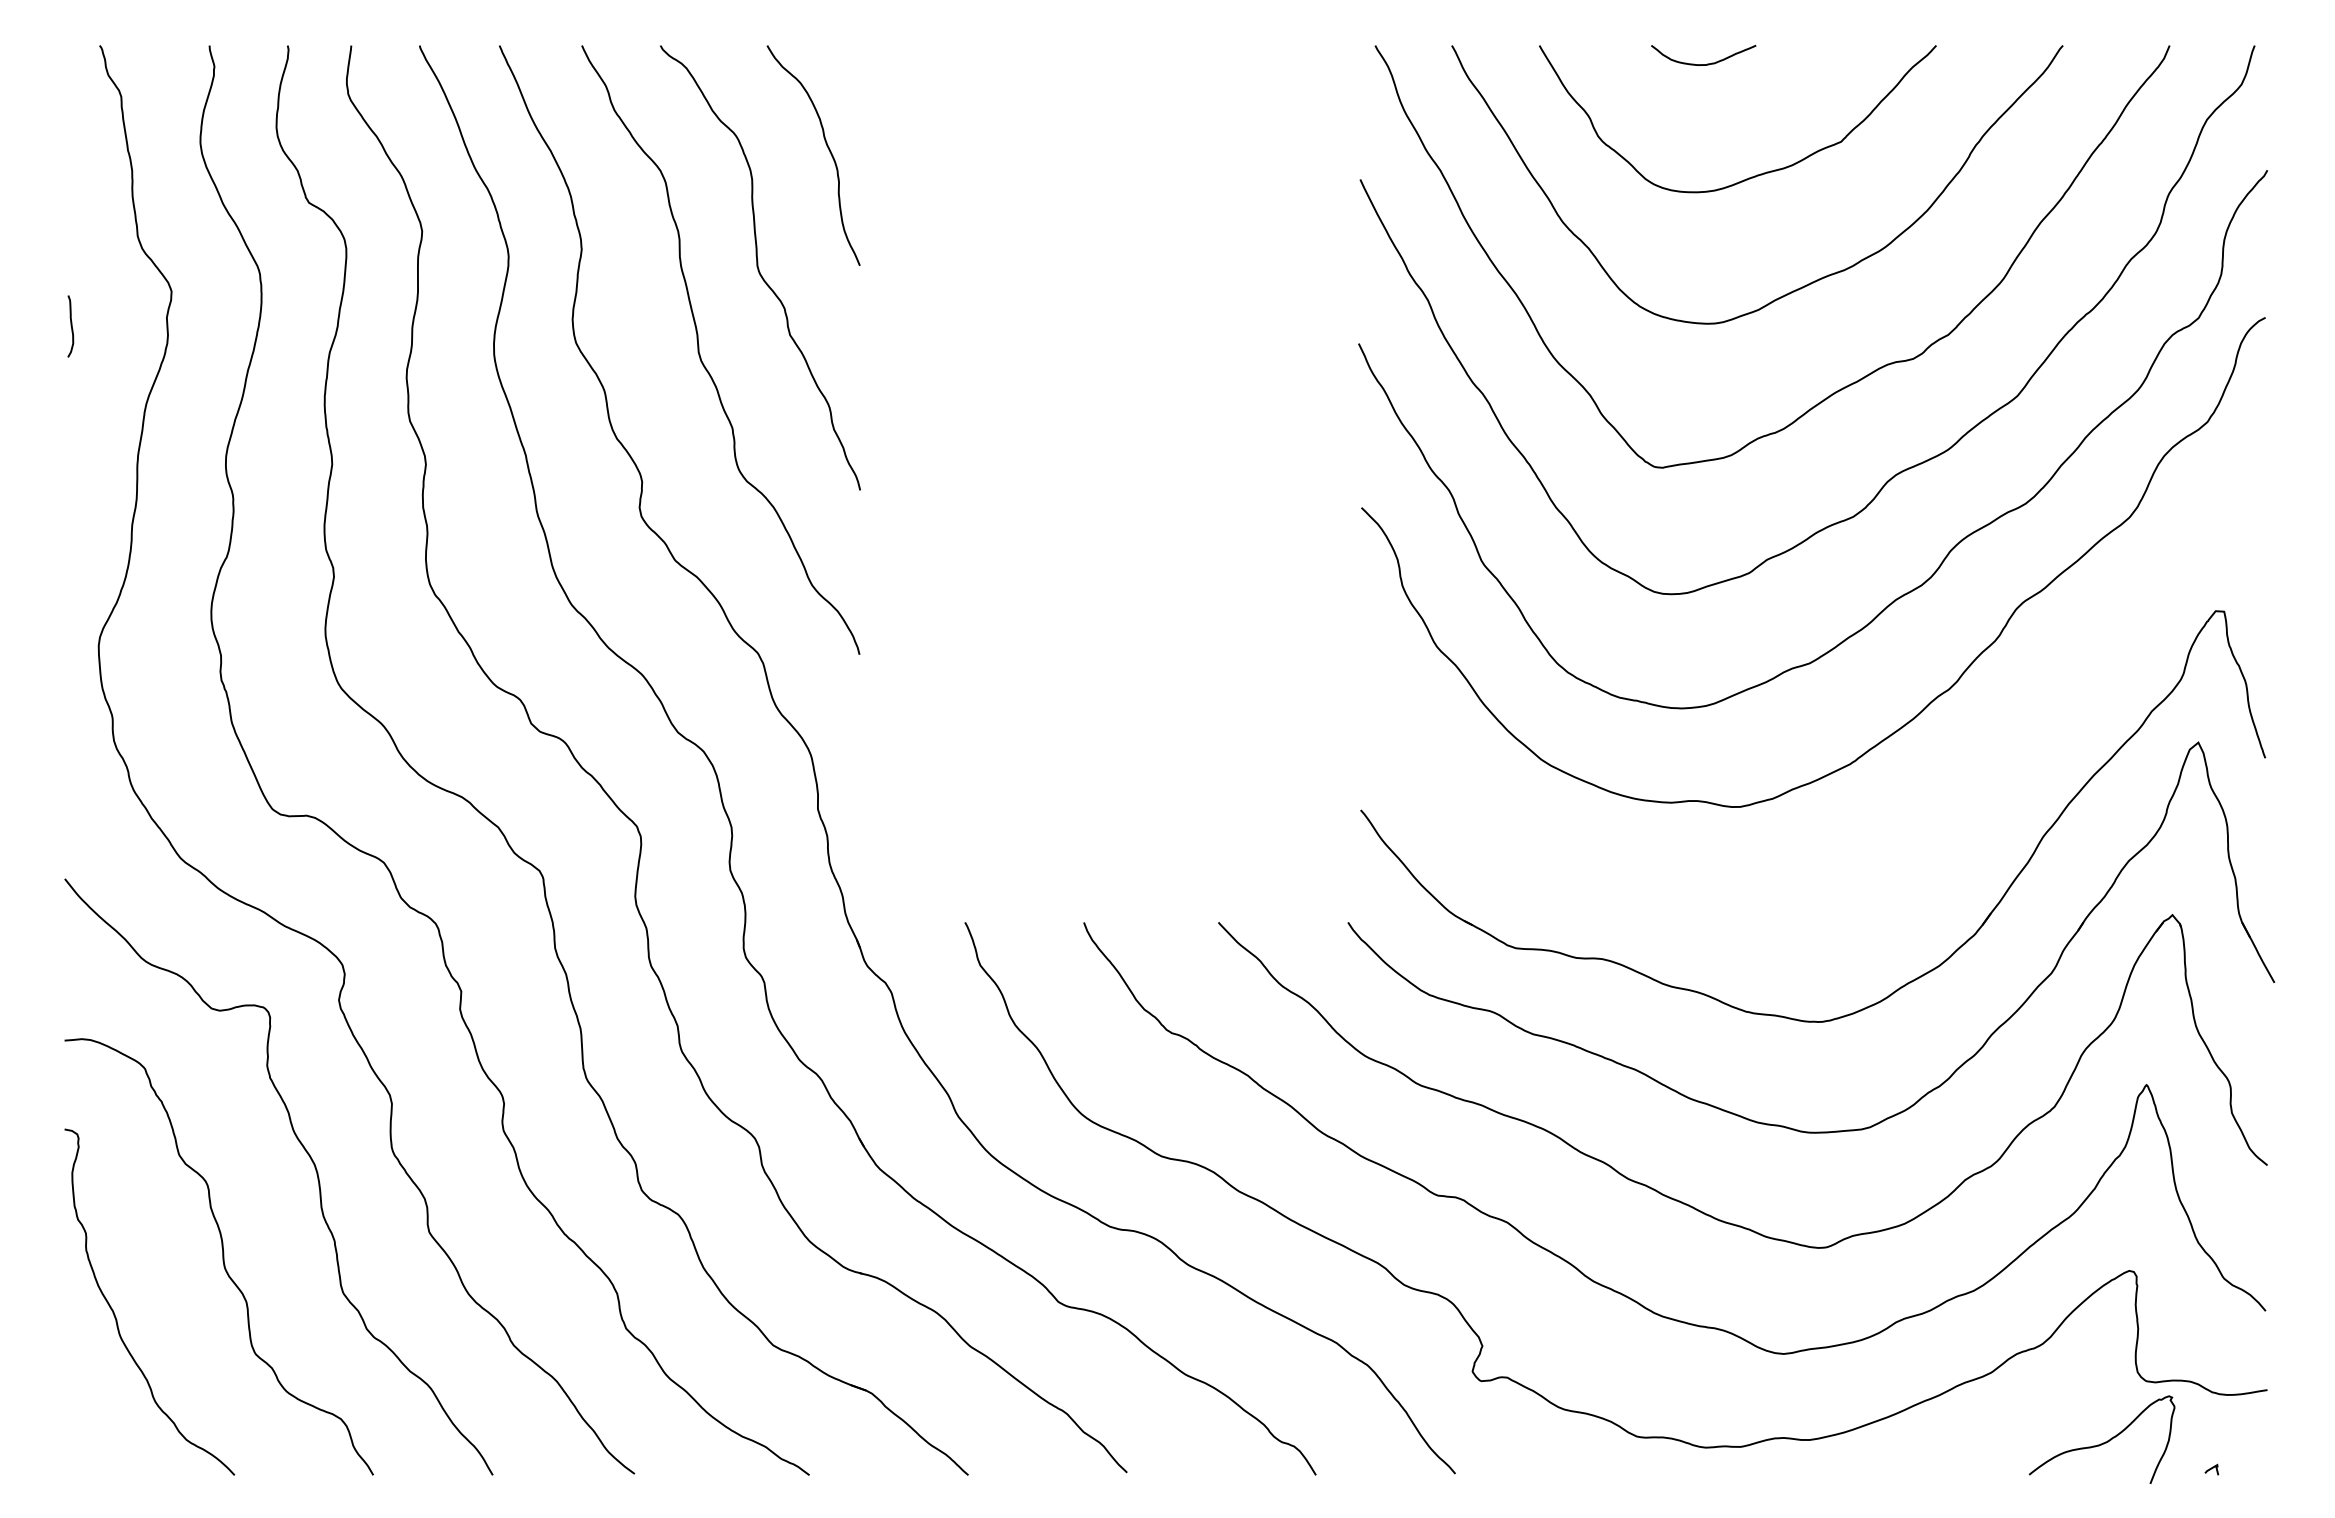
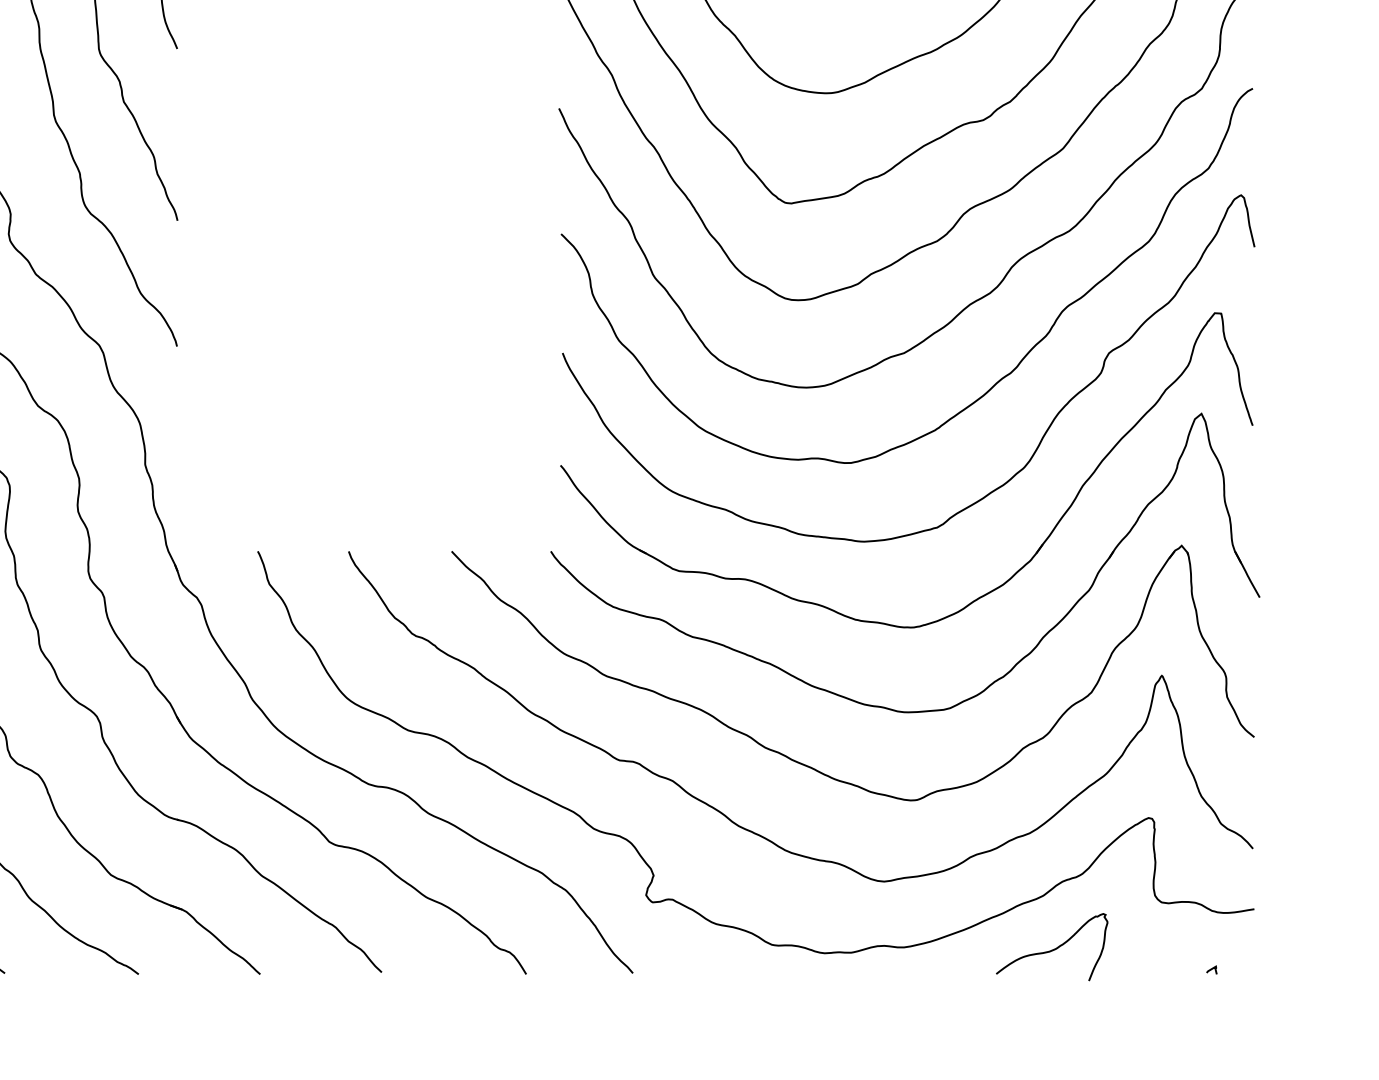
curve: (1921, 845) -> (989, 492), added
curve: (2103, 1442) -> (1053, 949), moved

